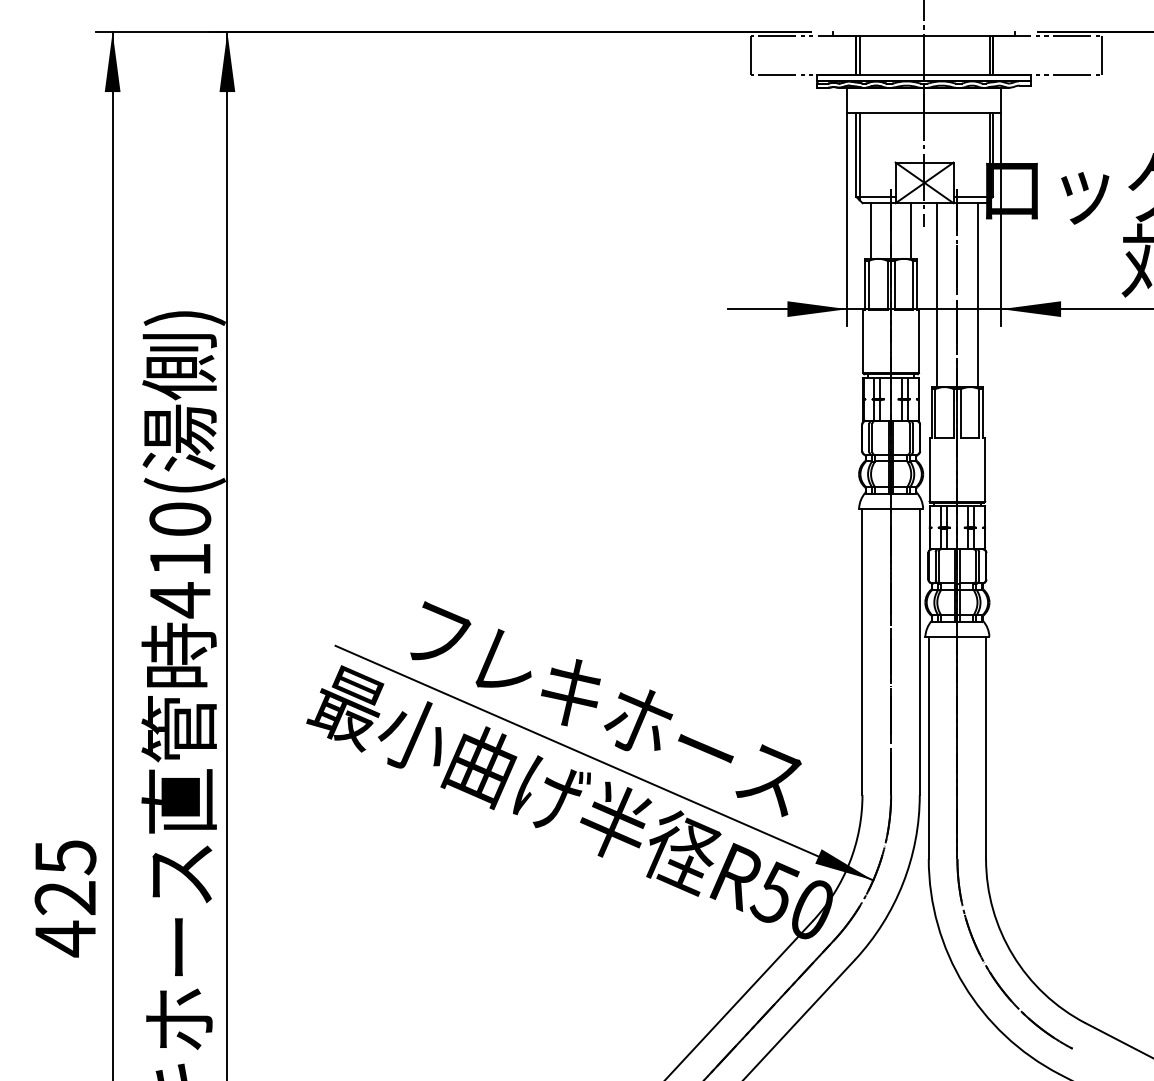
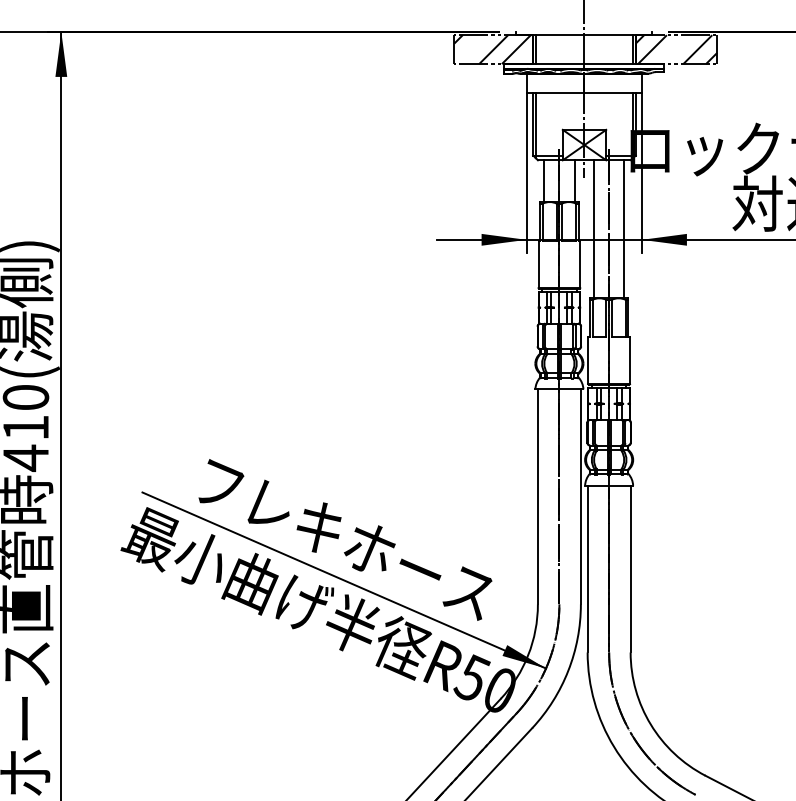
hatch: (802, 55) -> (492, 49), added
hatch: (1046, 55) -> (675, 49), added

